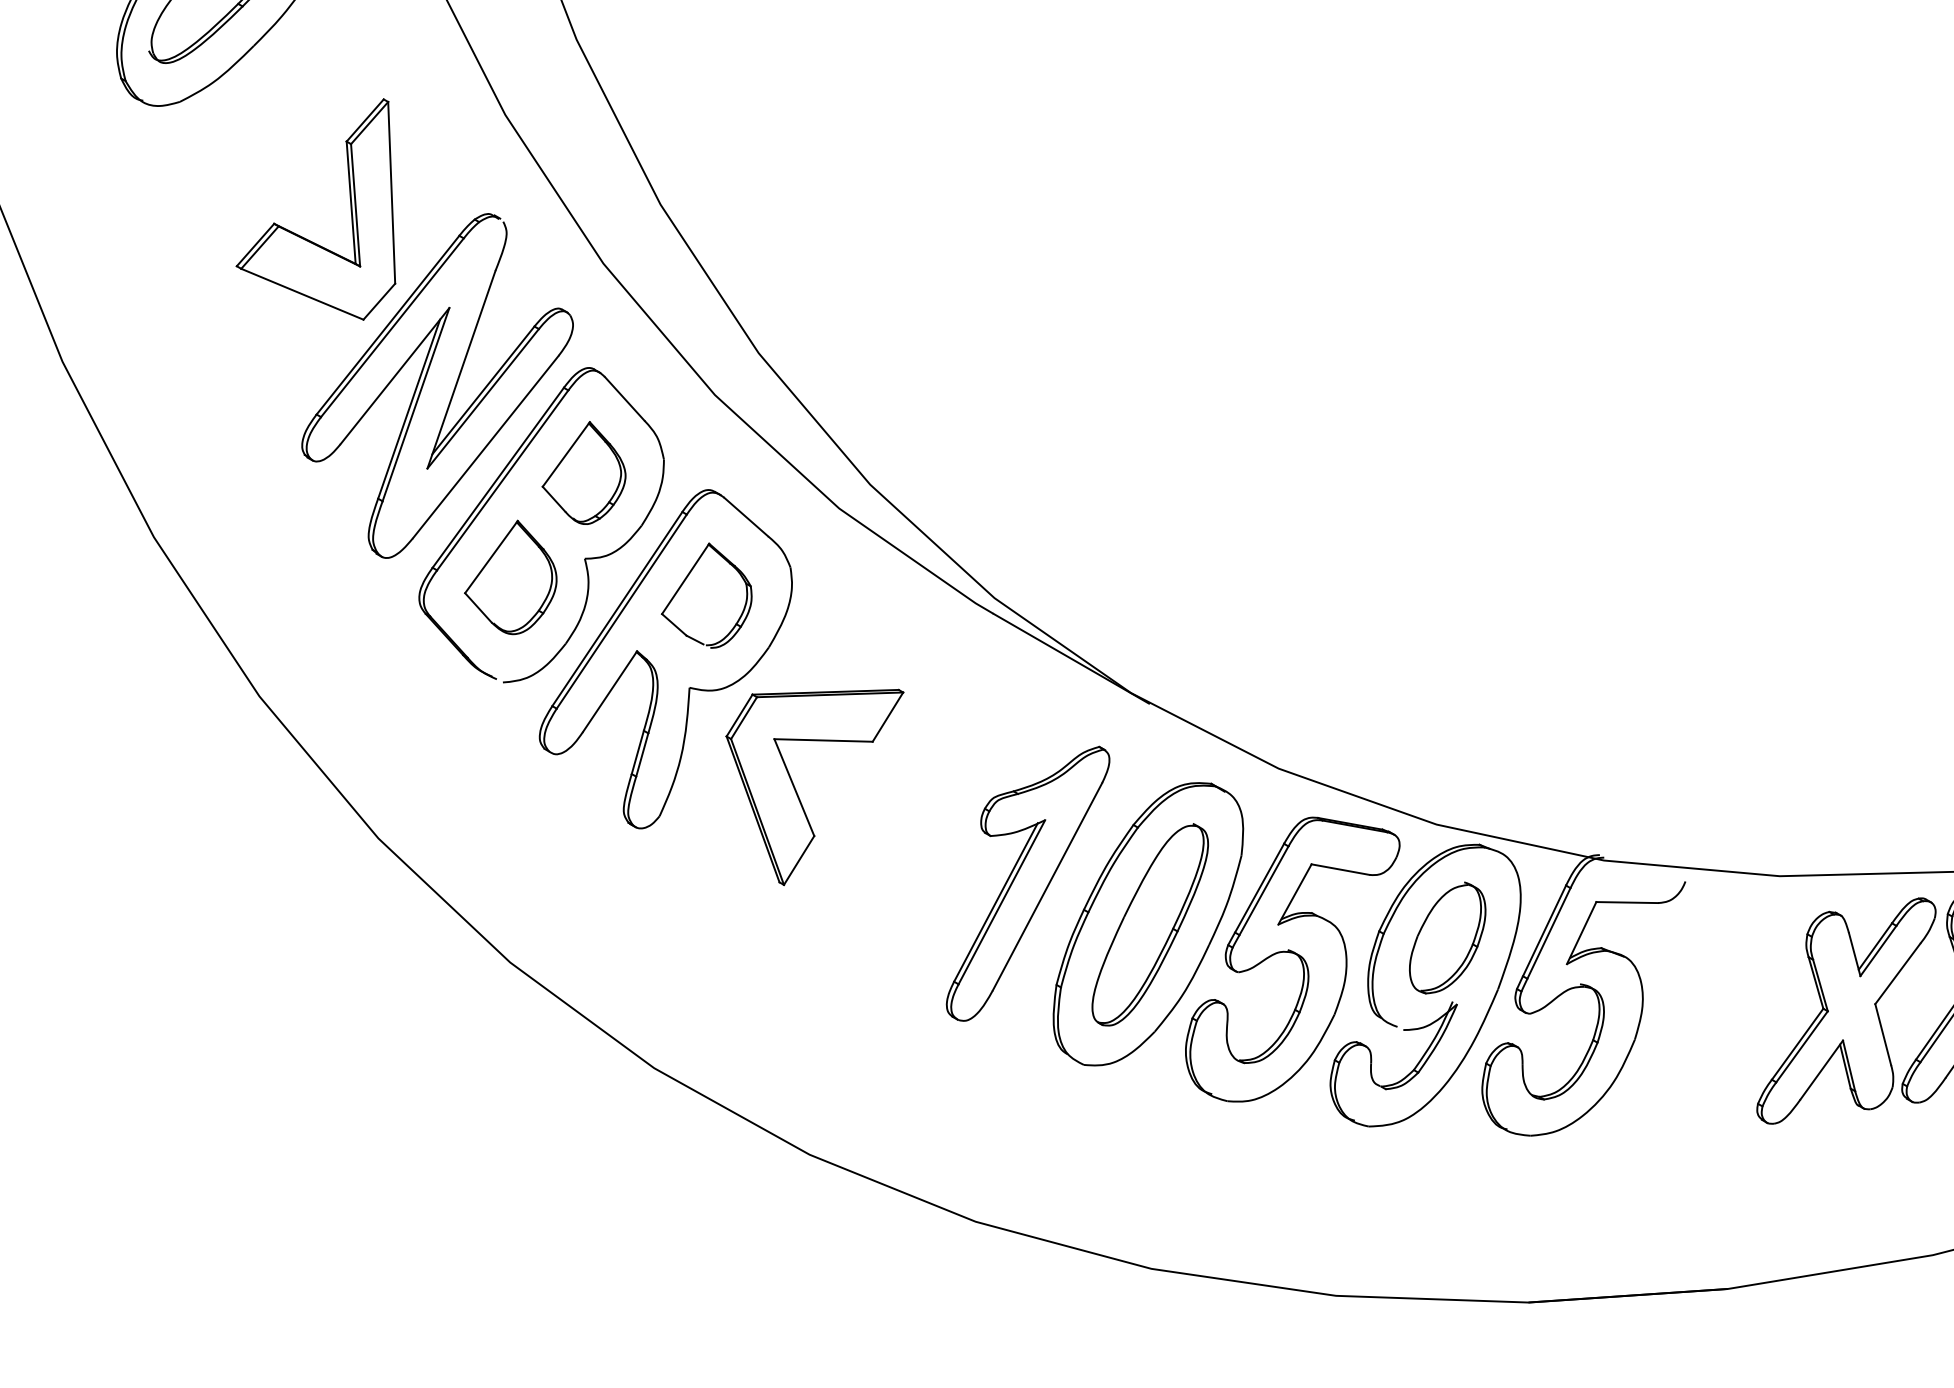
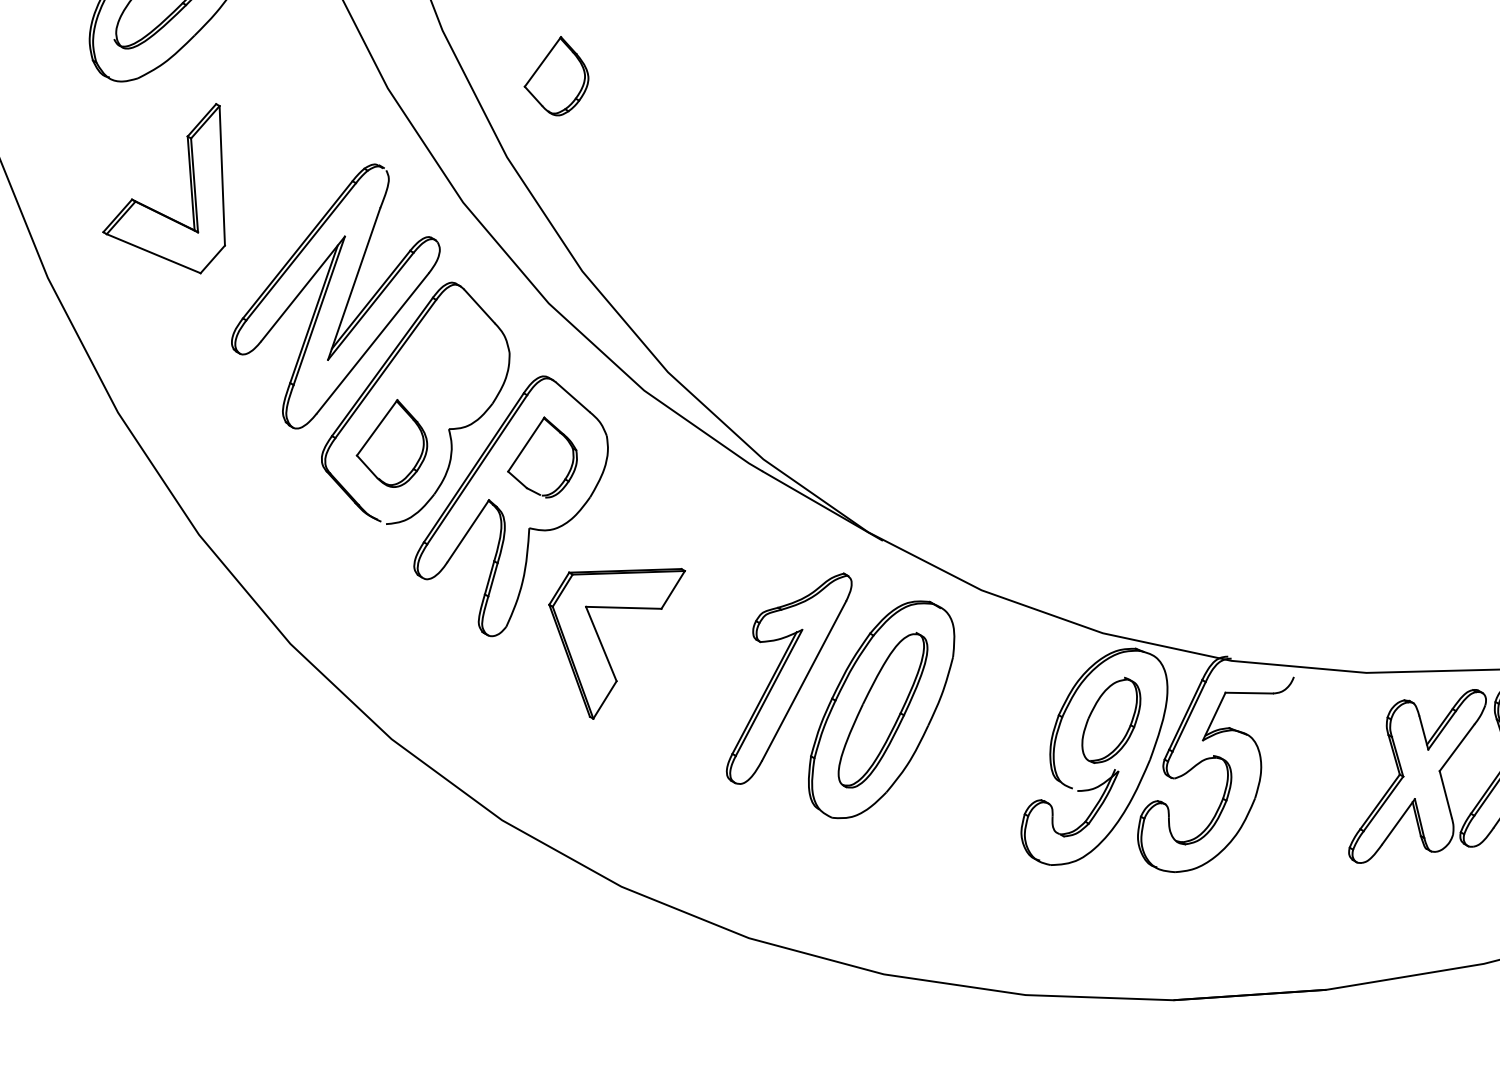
part: (302, 236) -> (153, 209), moved
part: (583, 472) -> (556, 75), moved
part: (798, 794) -> (604, 649), moved
part: (1292, 959) -> (992, 736), removed

